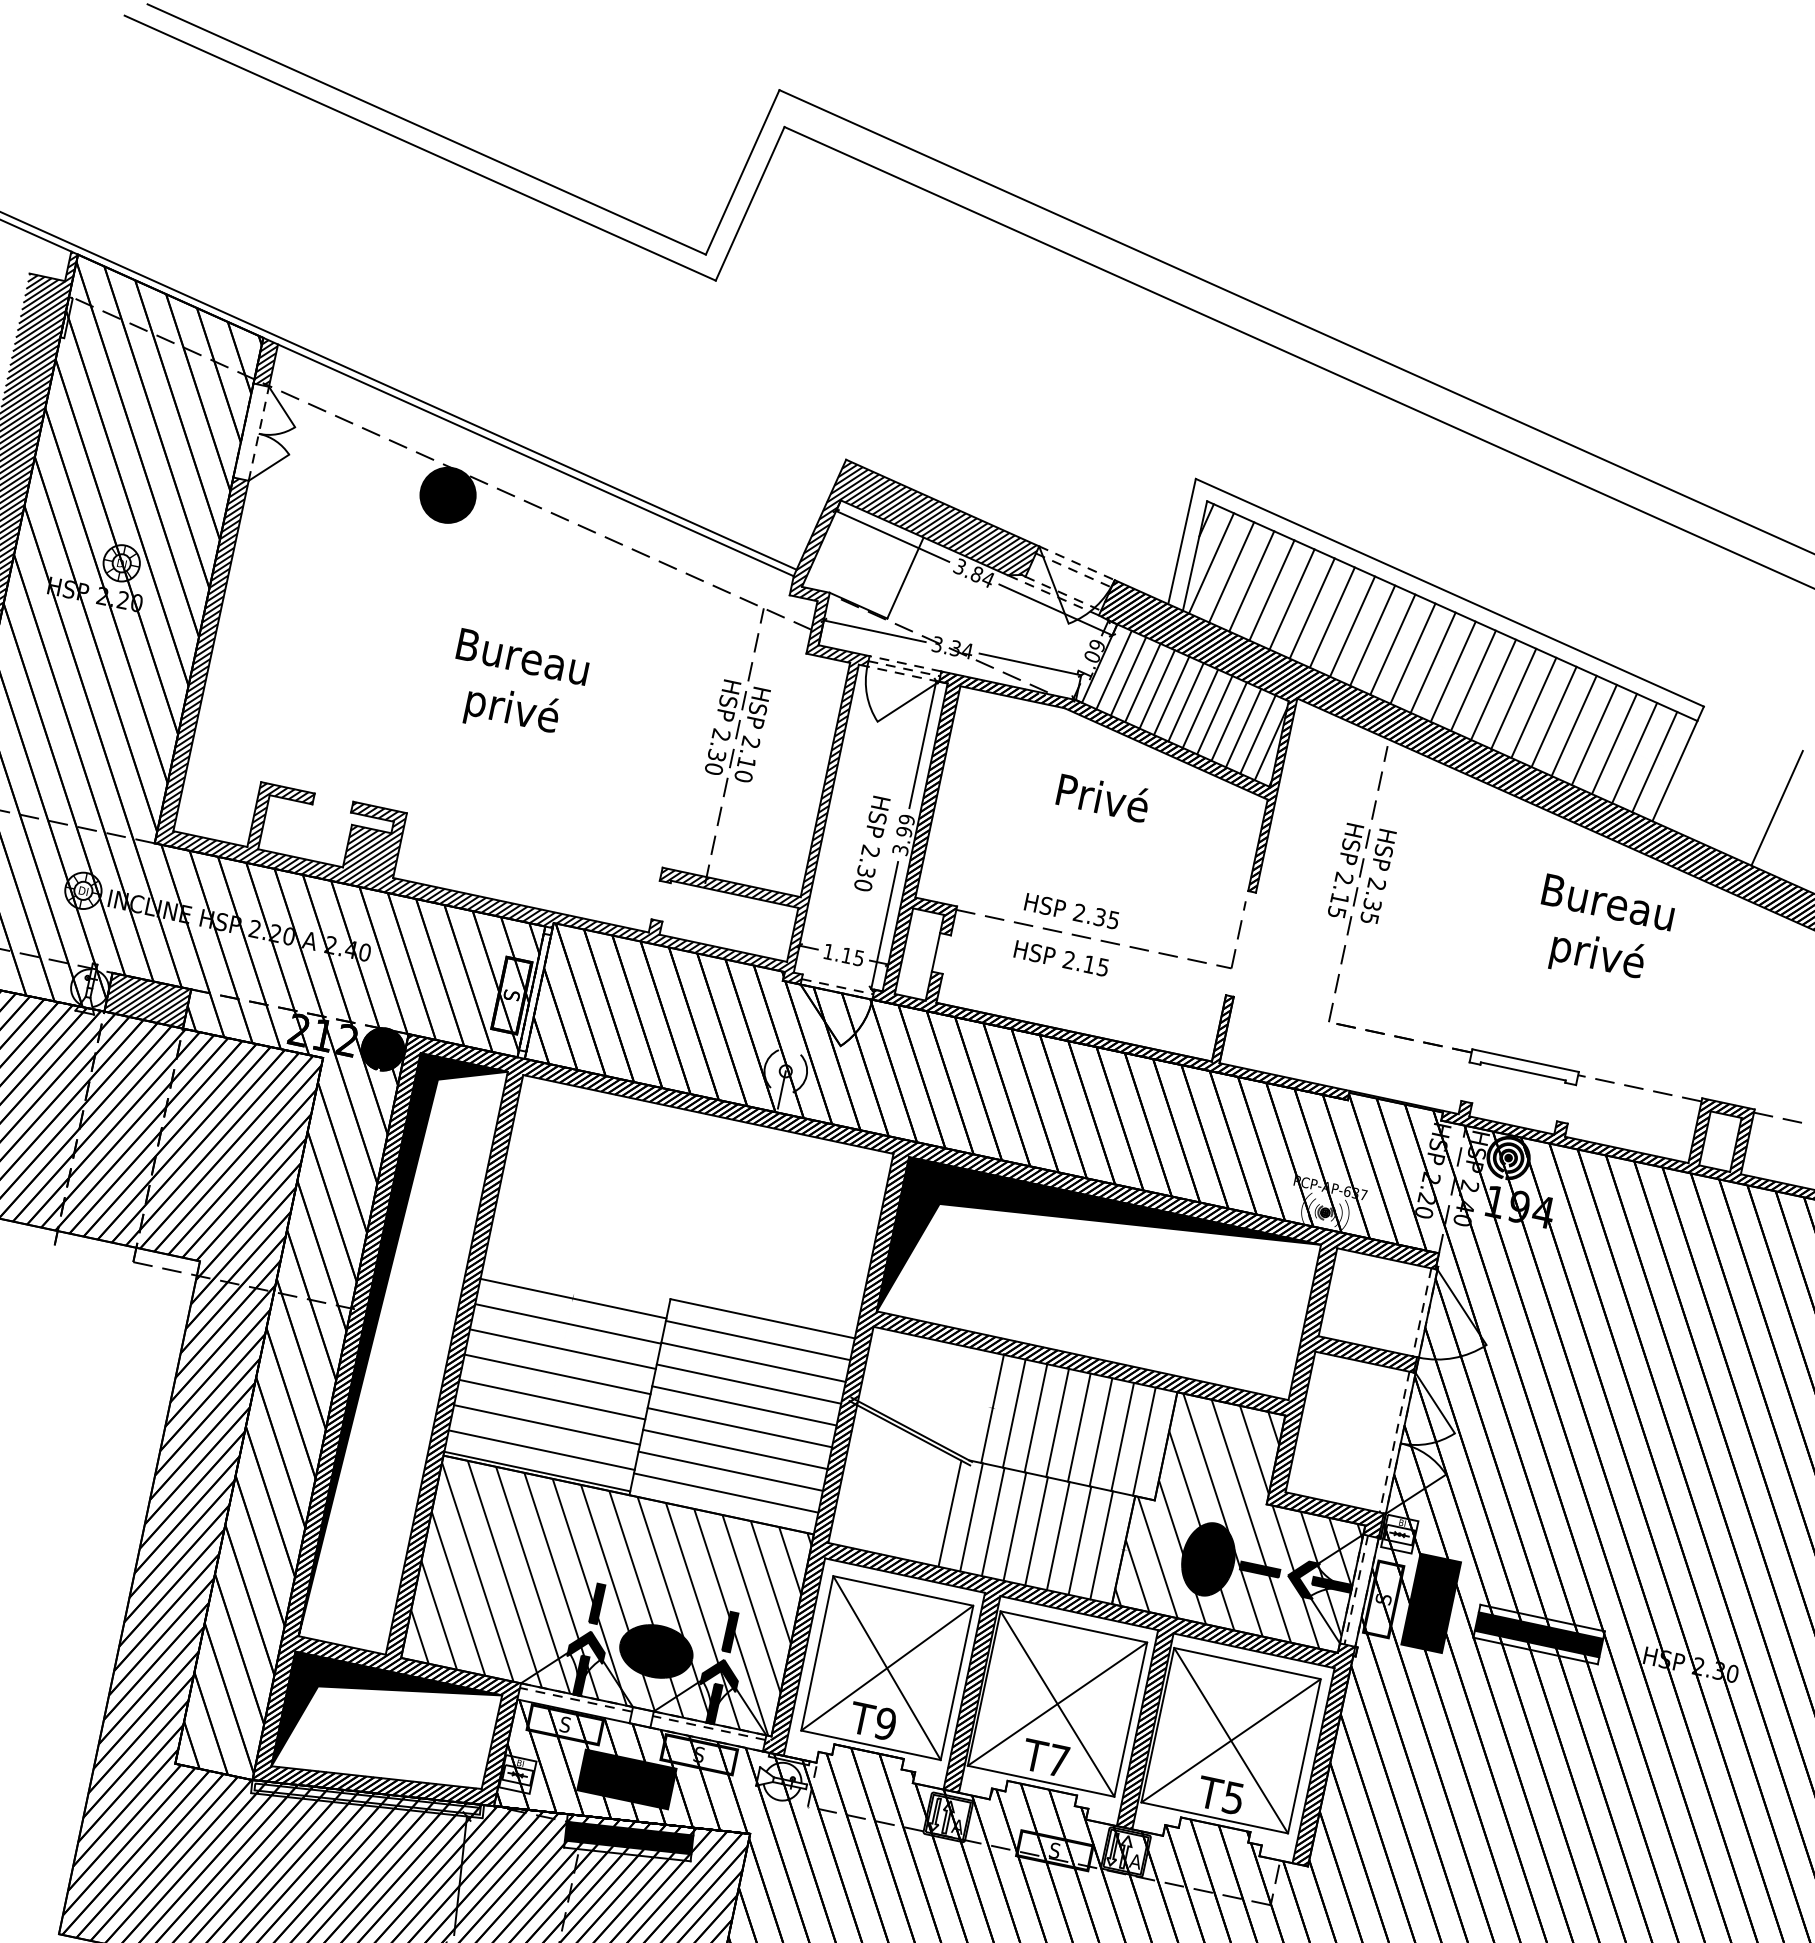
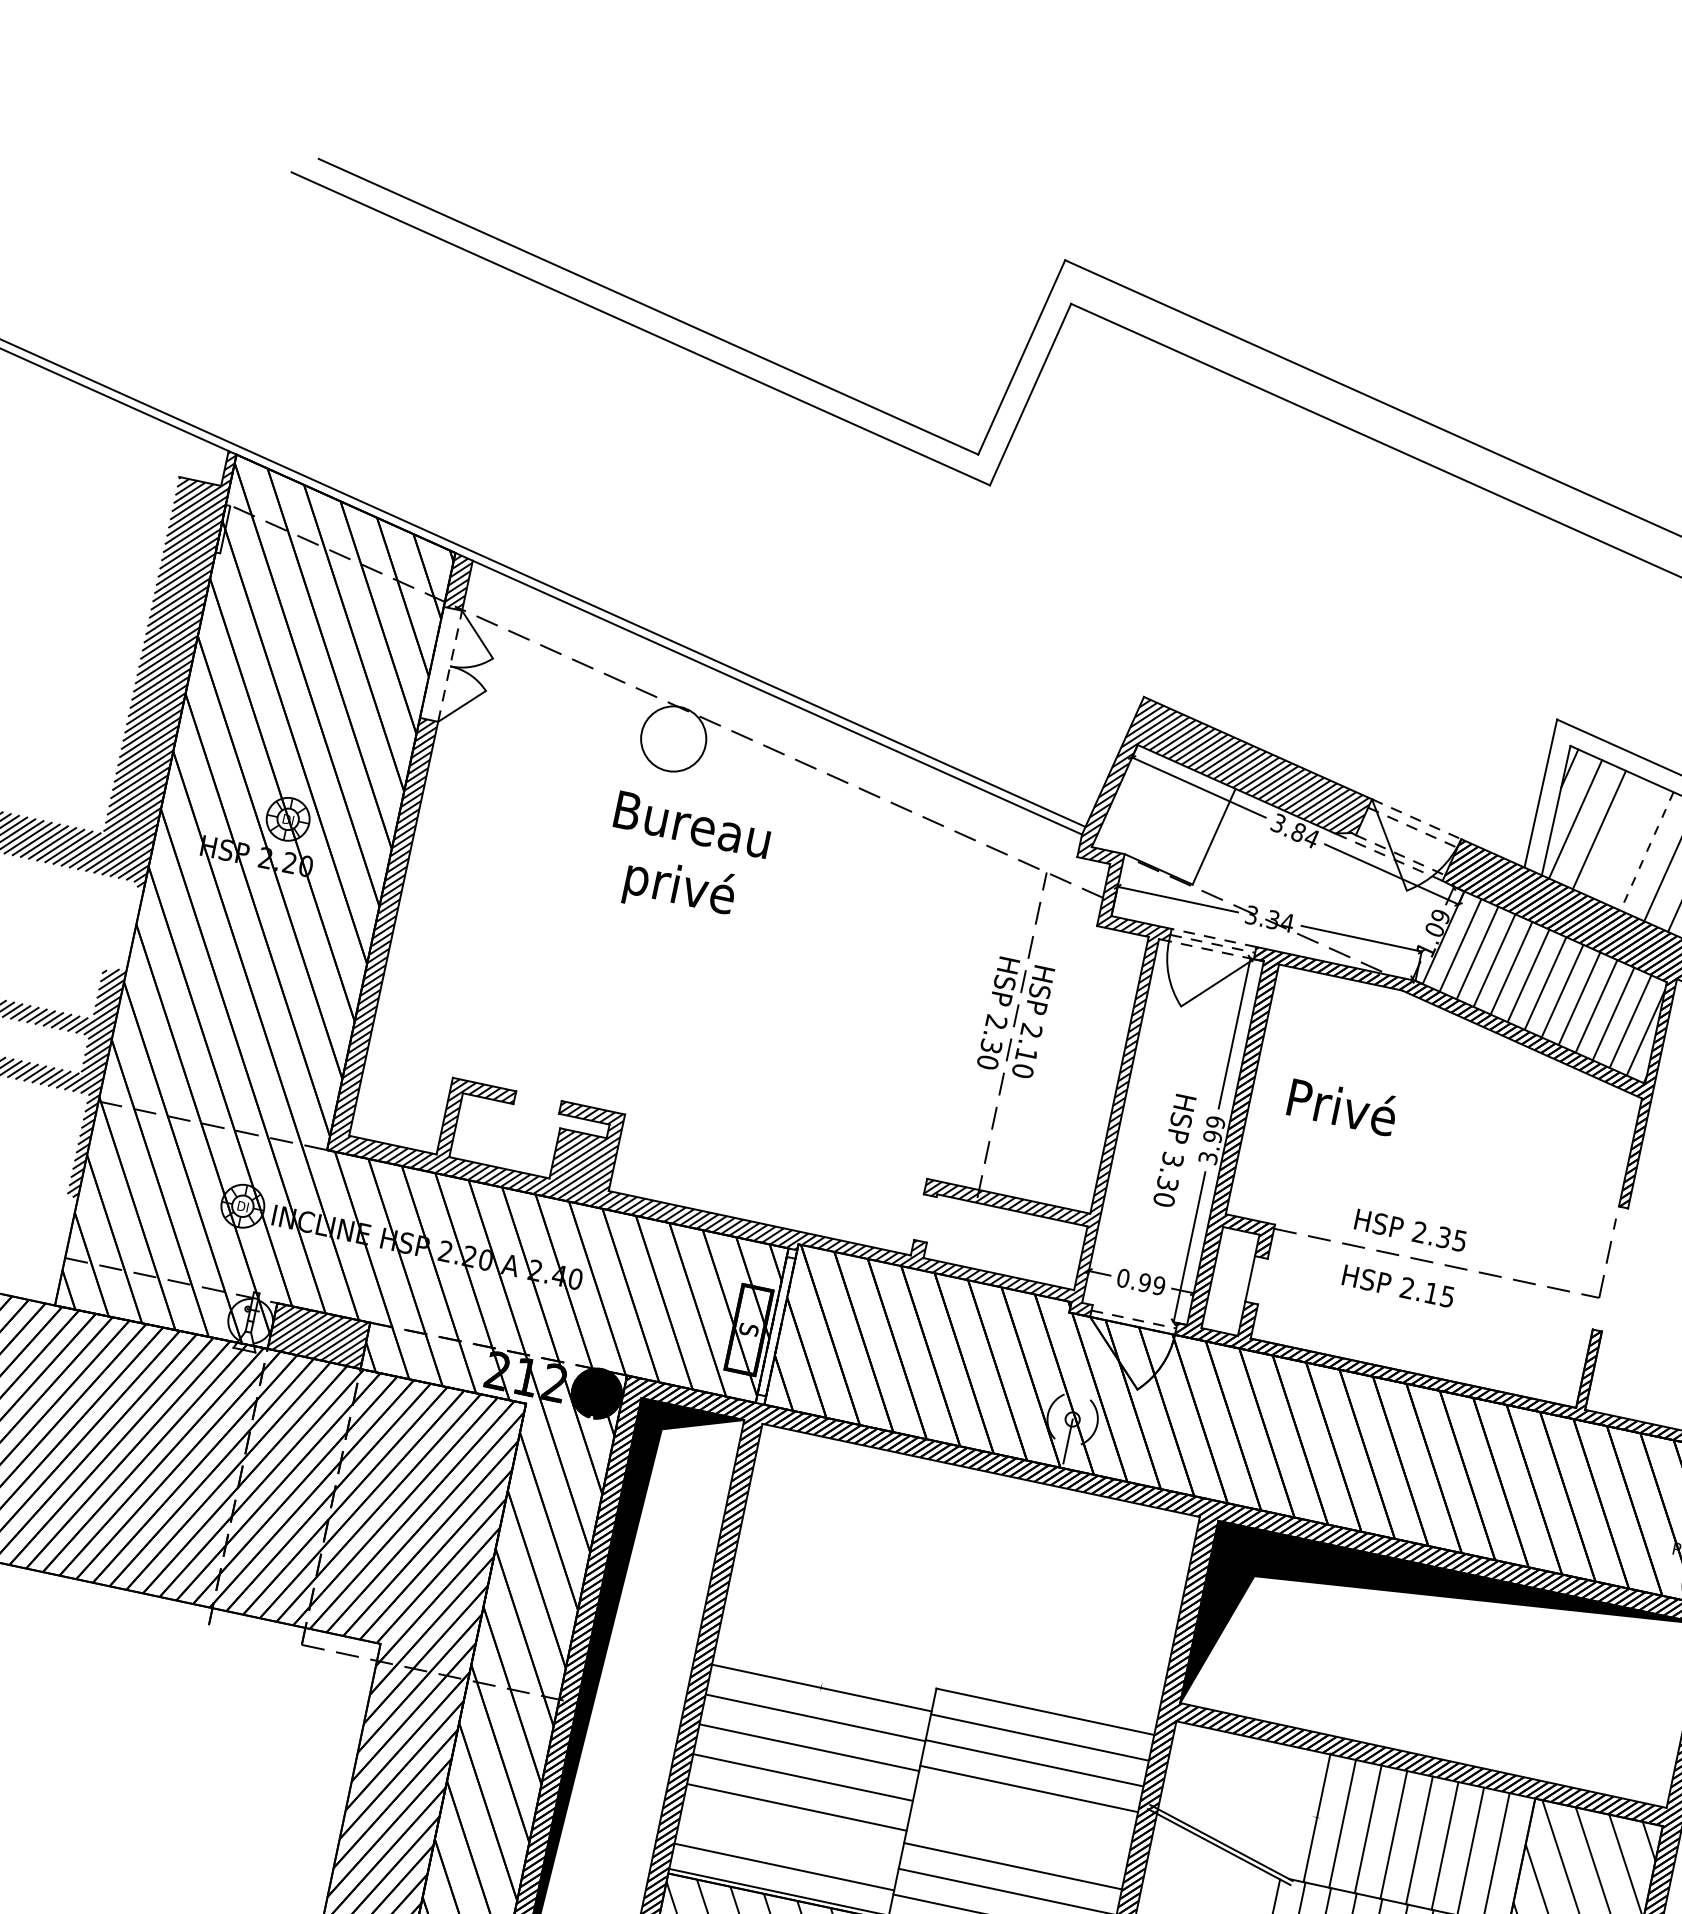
fill: (447, 494) -> (673, 738), removed
line: (1251, 581) -> (1622, 840), removed
line: (1271, 590) -> (1646, 851), solid -> dashed
text: (522, 680) -> (691, 852), moved
text: (1101, 797) -> (1340, 1106), moved
text: (870, 850) -> (1172, 1158), 2.30 -> 3.30
text: (843, 954) -> (1140, 1281), 1.15 -> 0.99
line: (744, 1405) -> (1023, 1814), removed
line: (547, 1424) -> (791, 1836), removed
line: (739, 1427) -> (1017, 1840), removed

